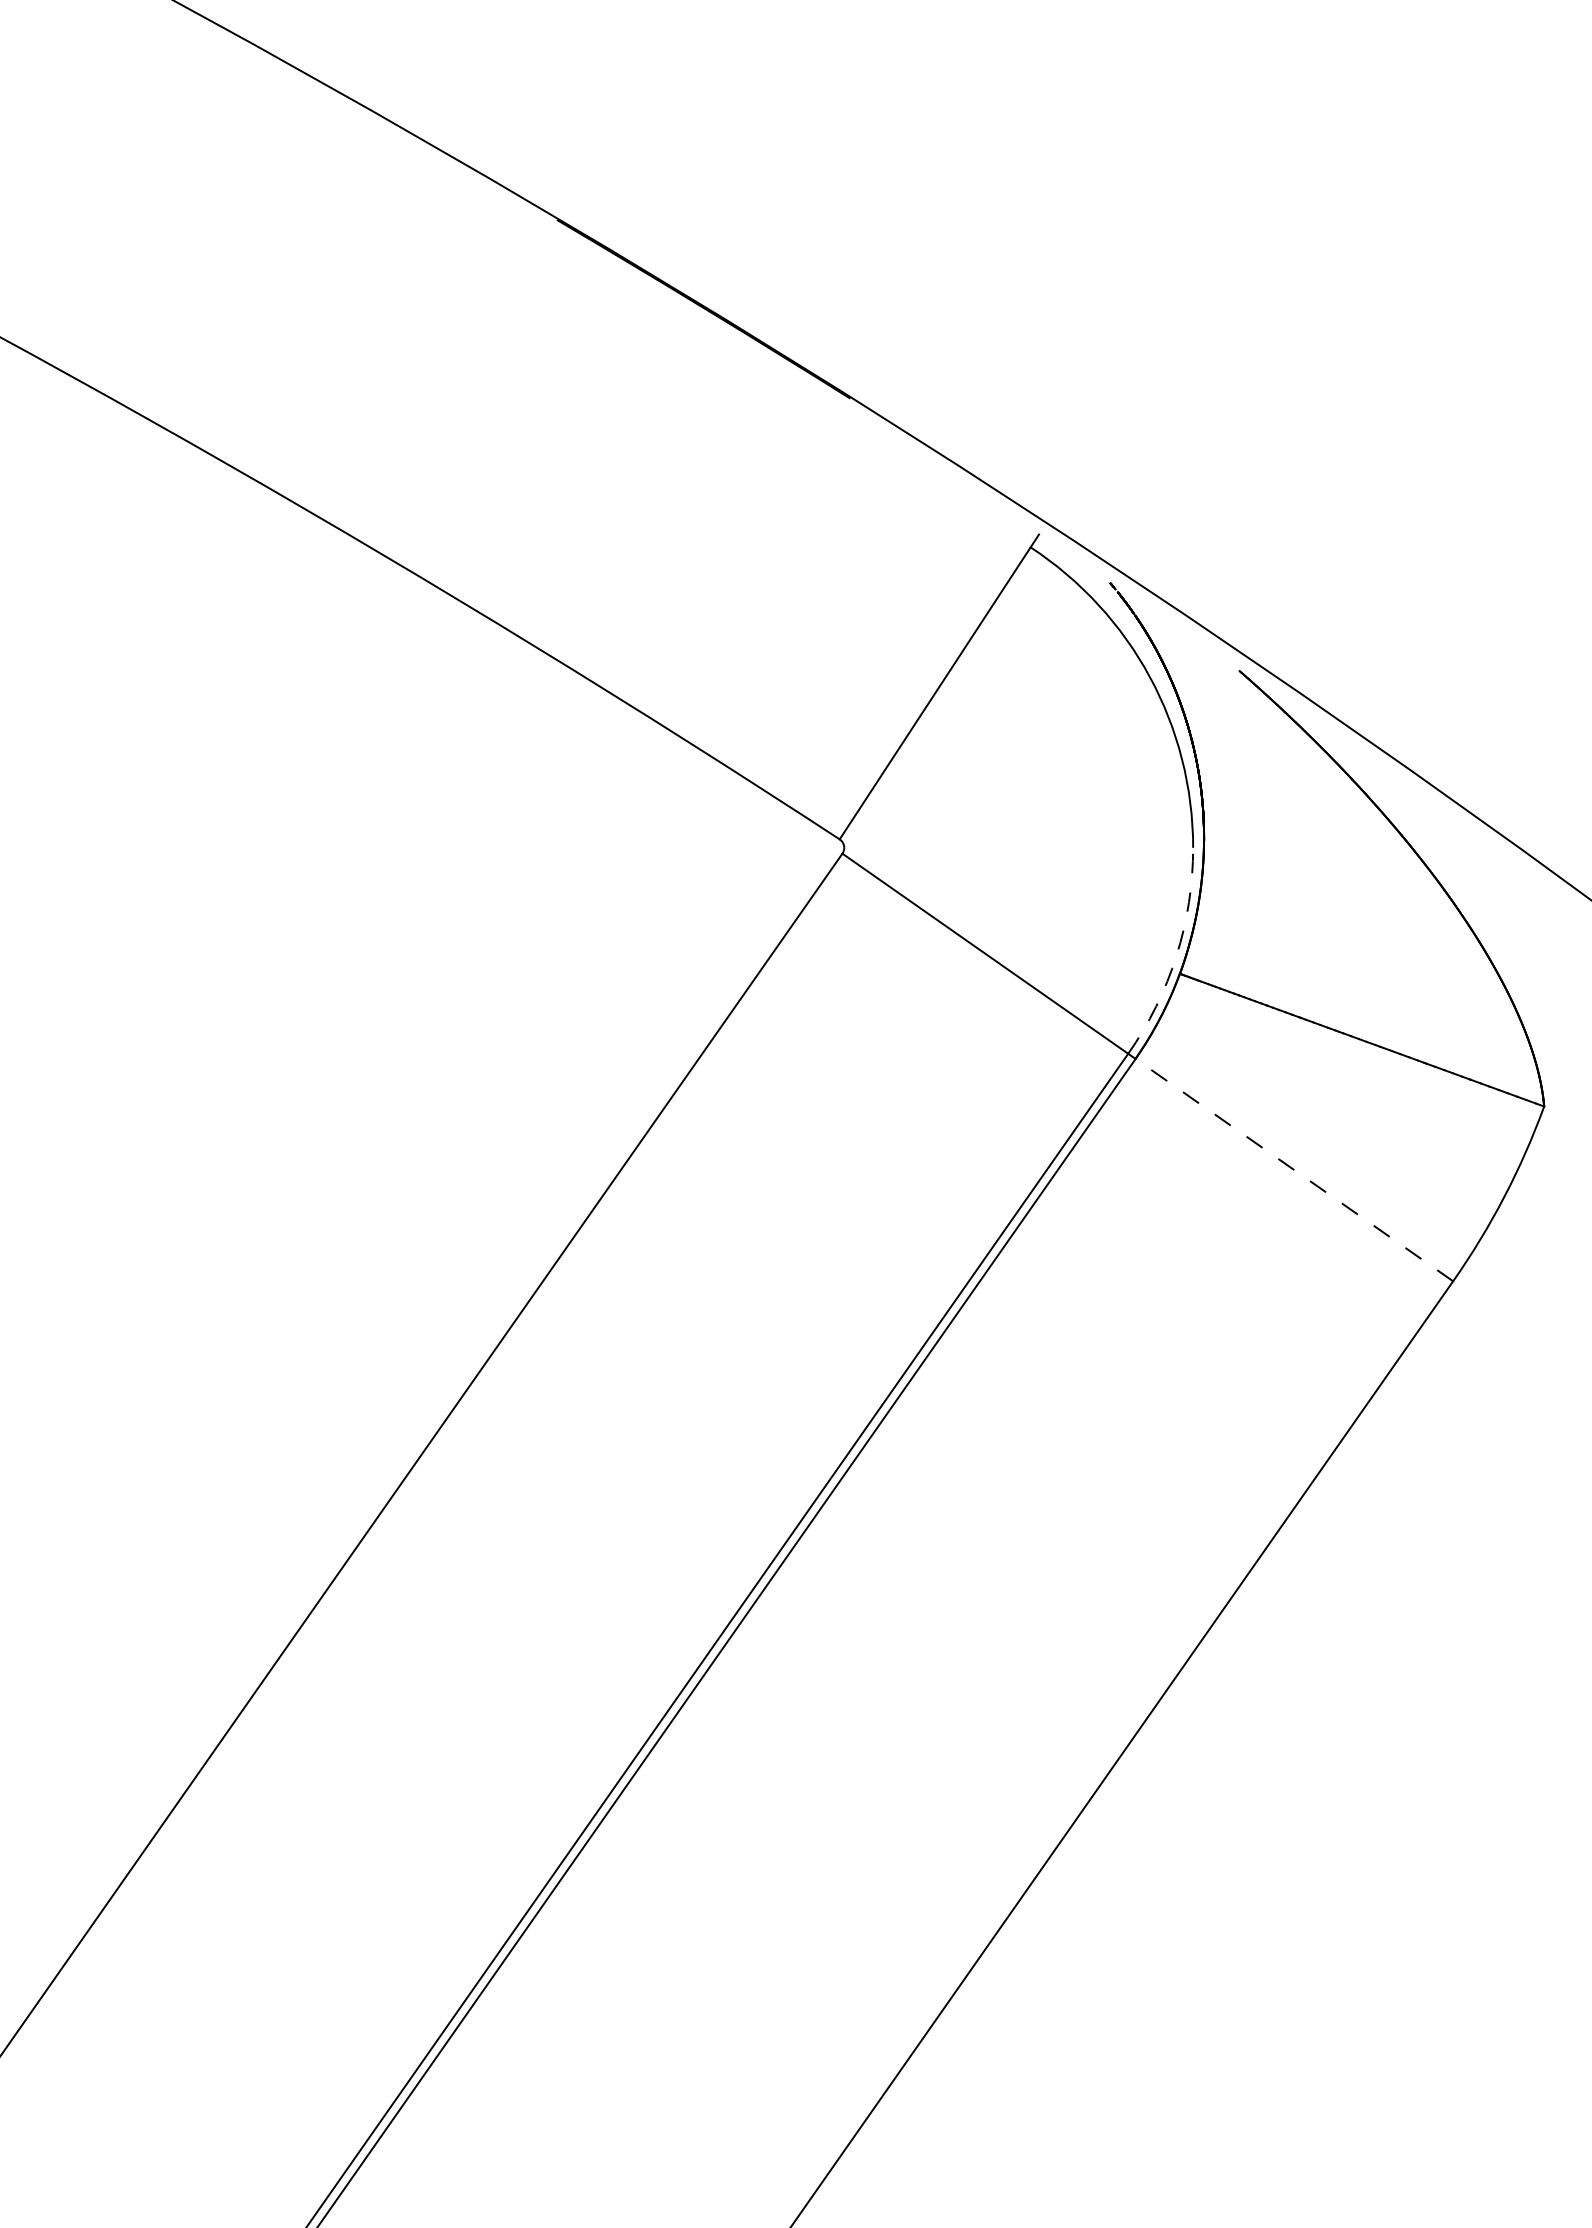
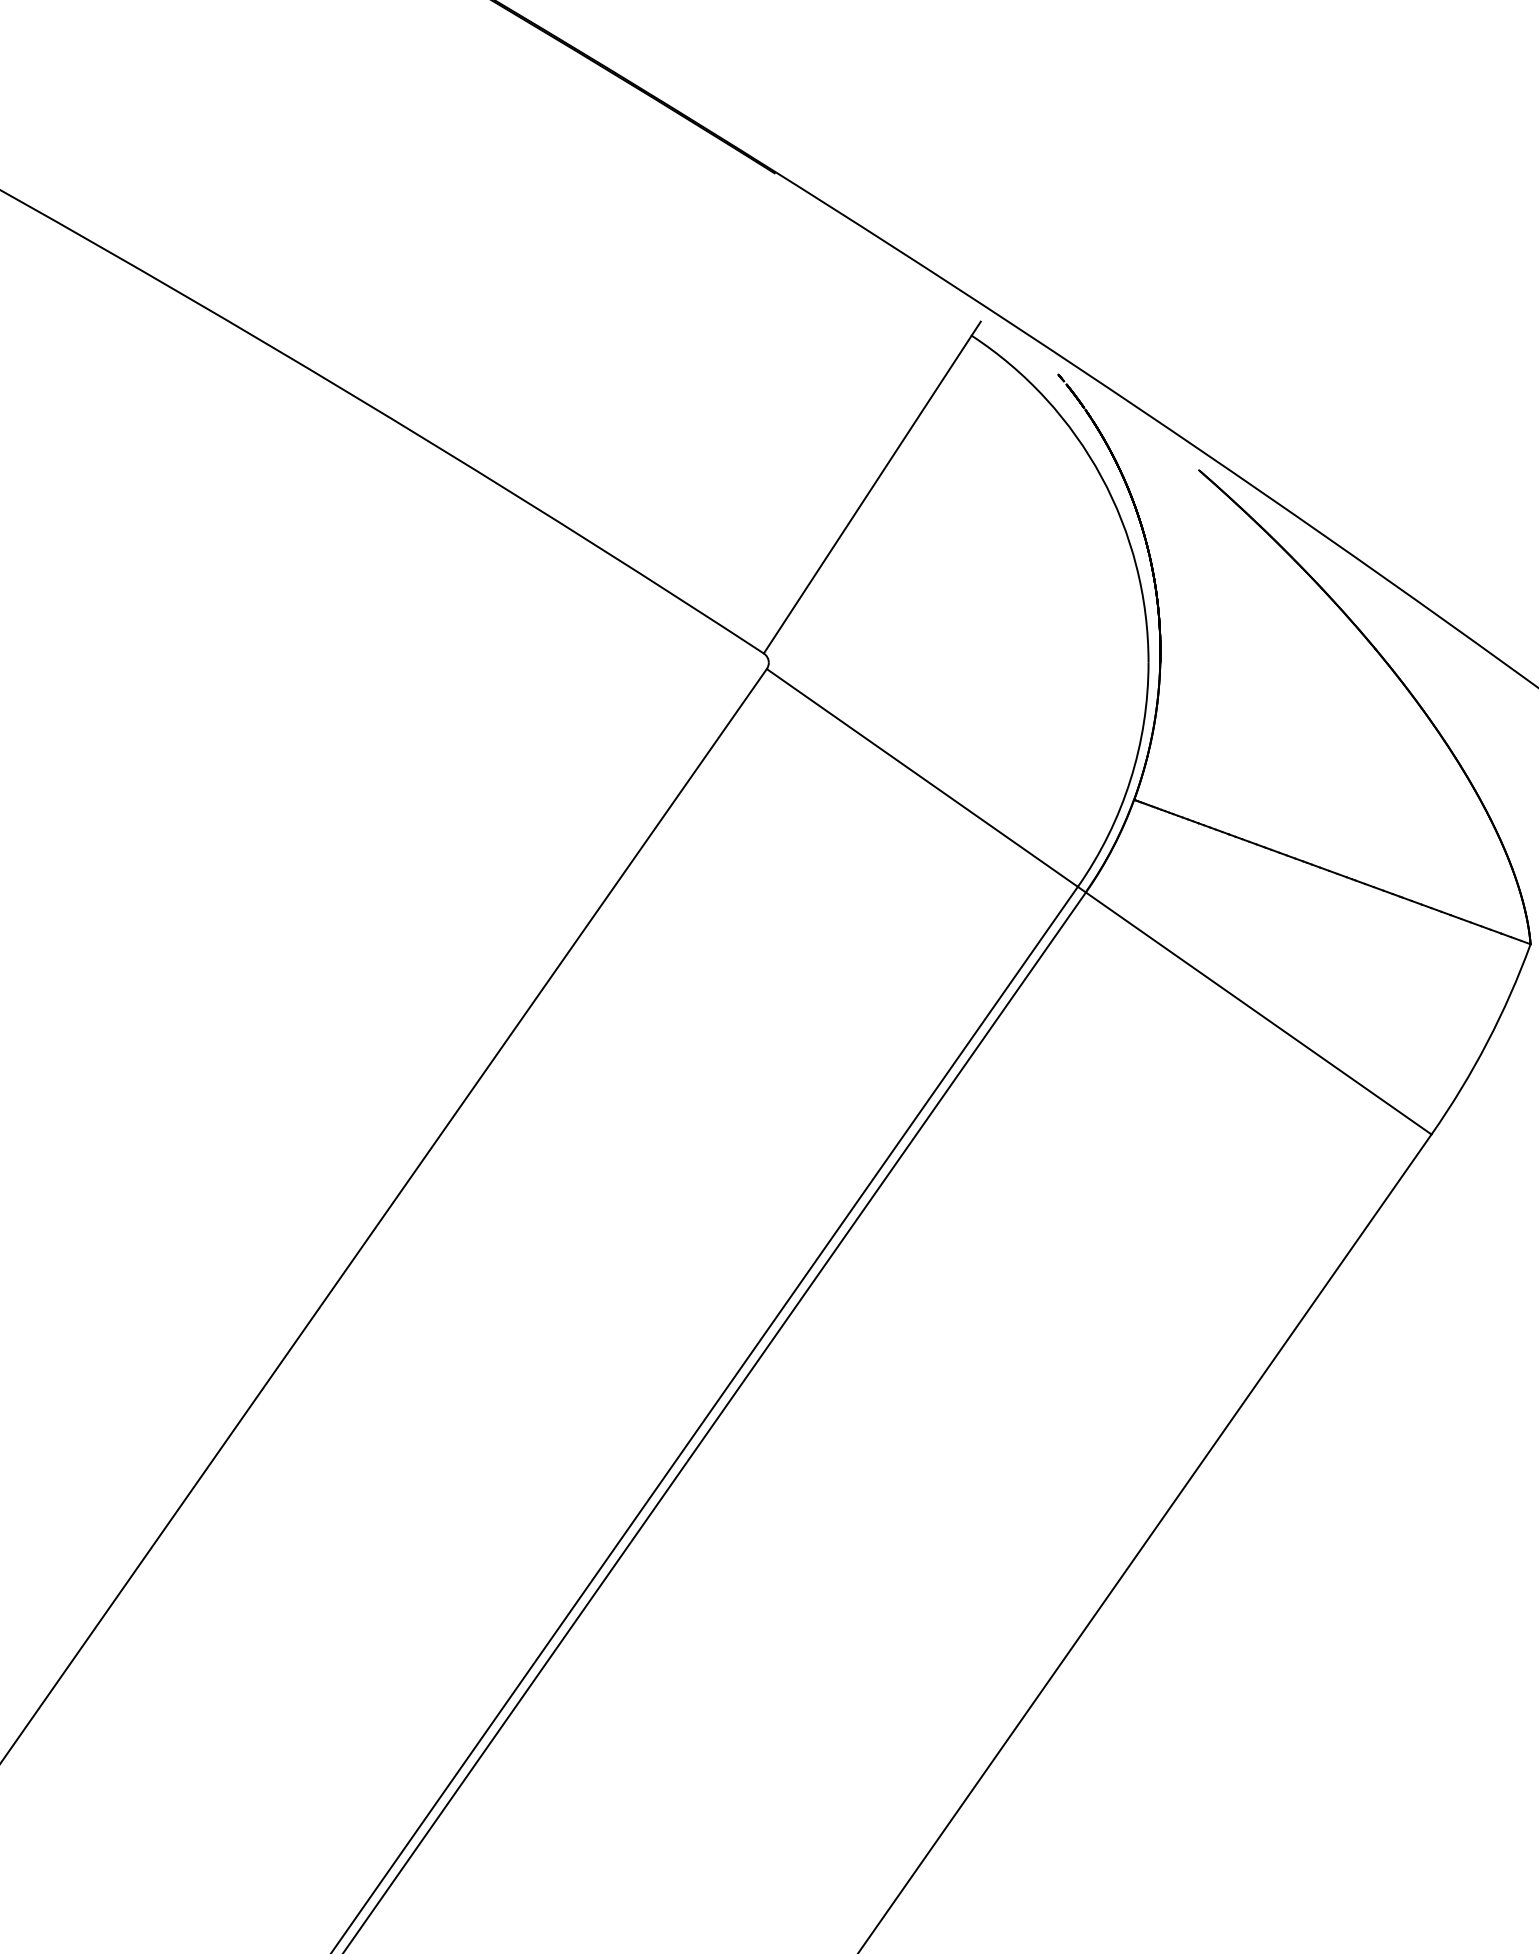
arc: (1176, 955) -> (1130, 779), dashed -> solid
line: (1294, 1170) -> (1258, 1013), dashed -> solid

